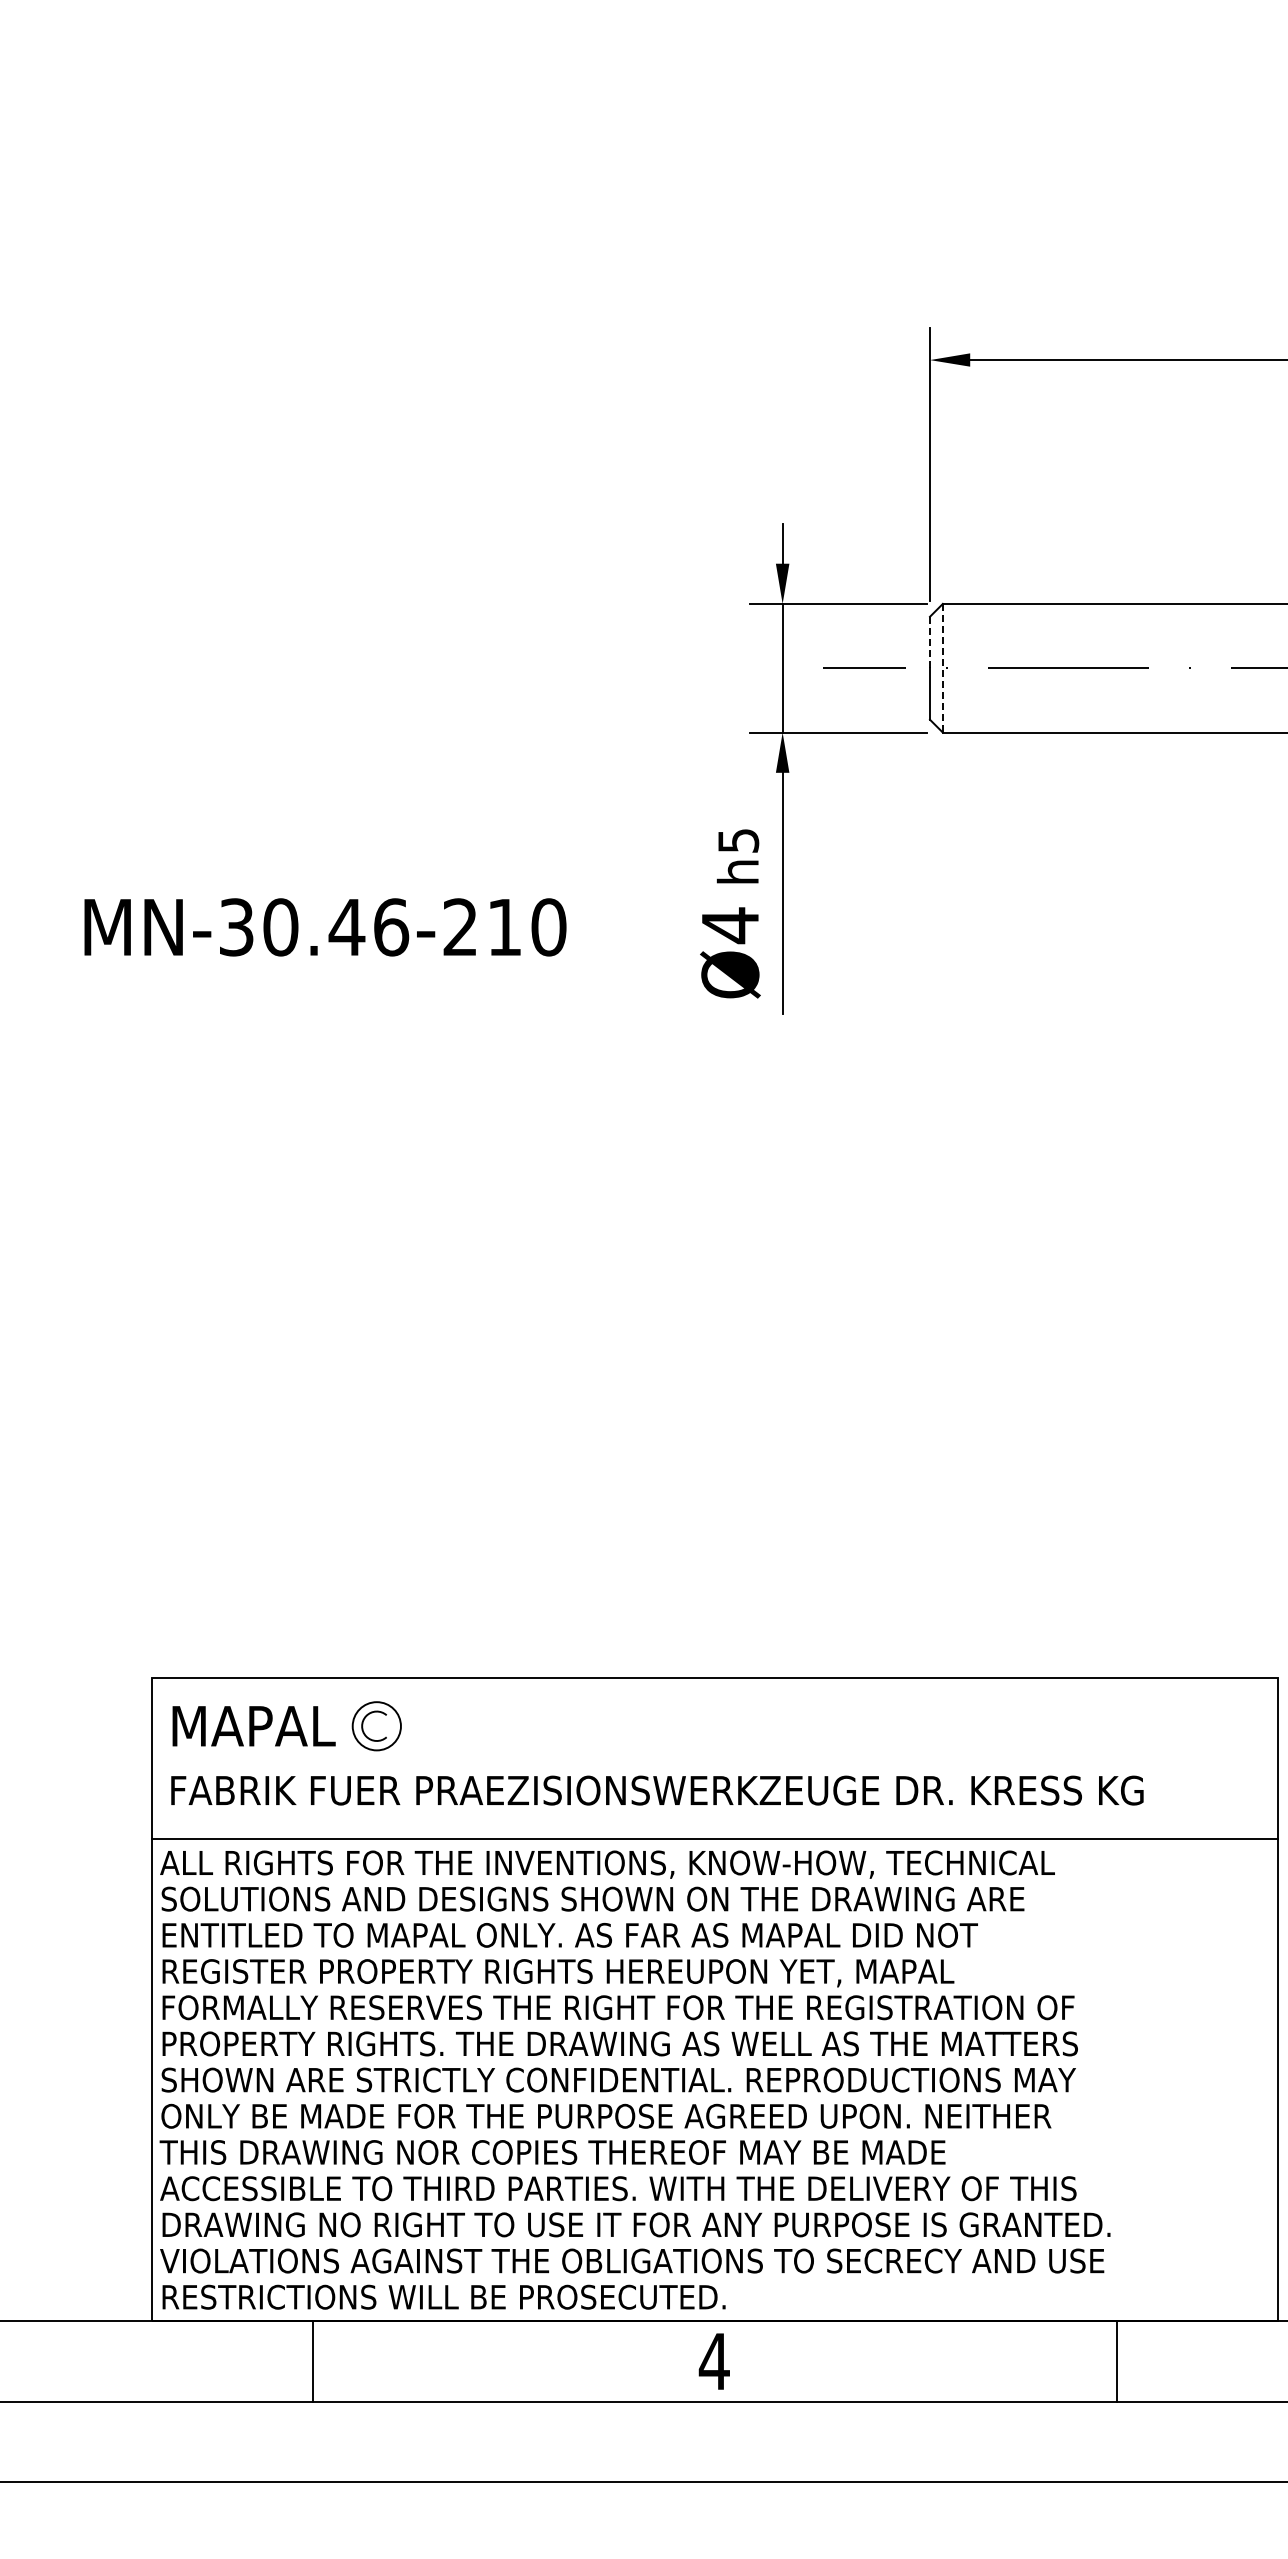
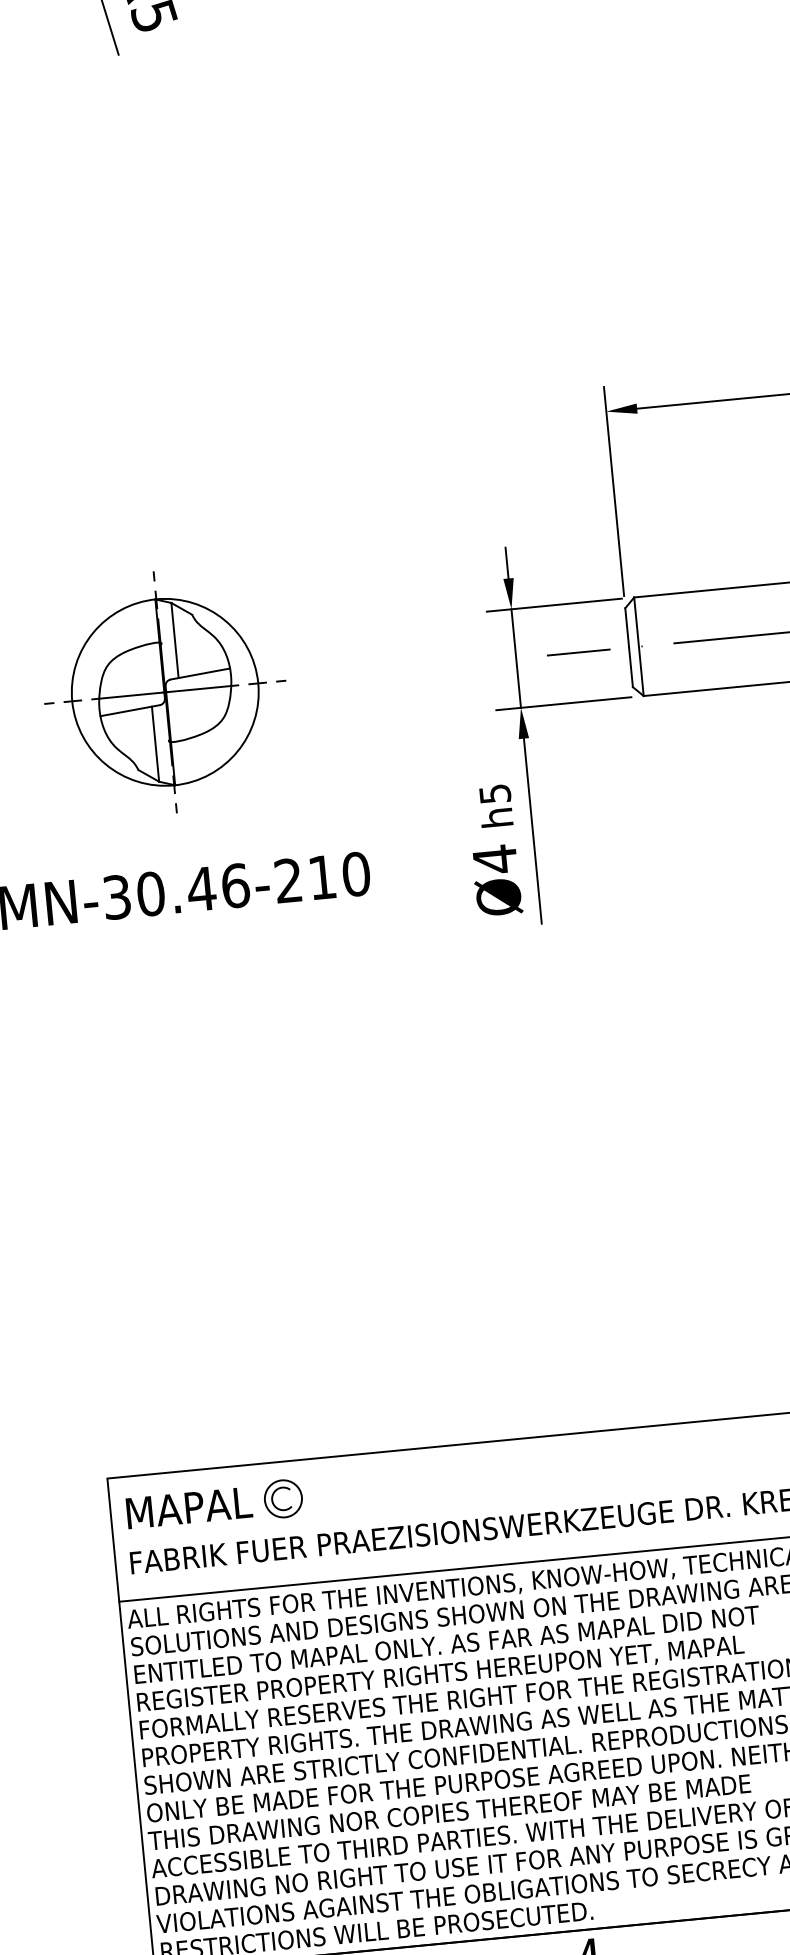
line: (929, 642) -> (626, 628), dashed -> solid
part: (323, 667) -> (164, 691), added
line: (942, 668) -> (638, 646), dashed -> solid

